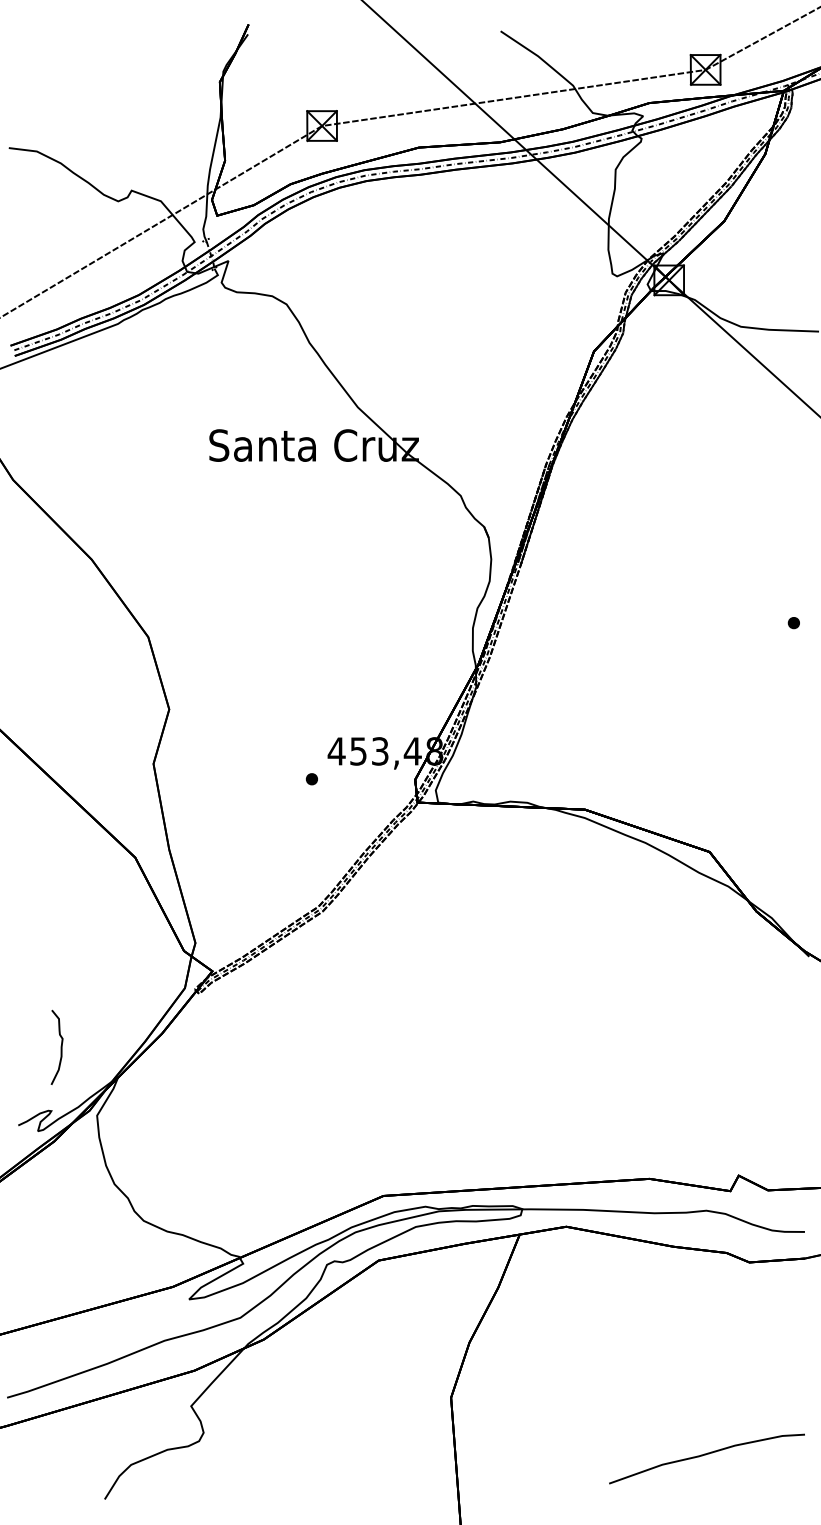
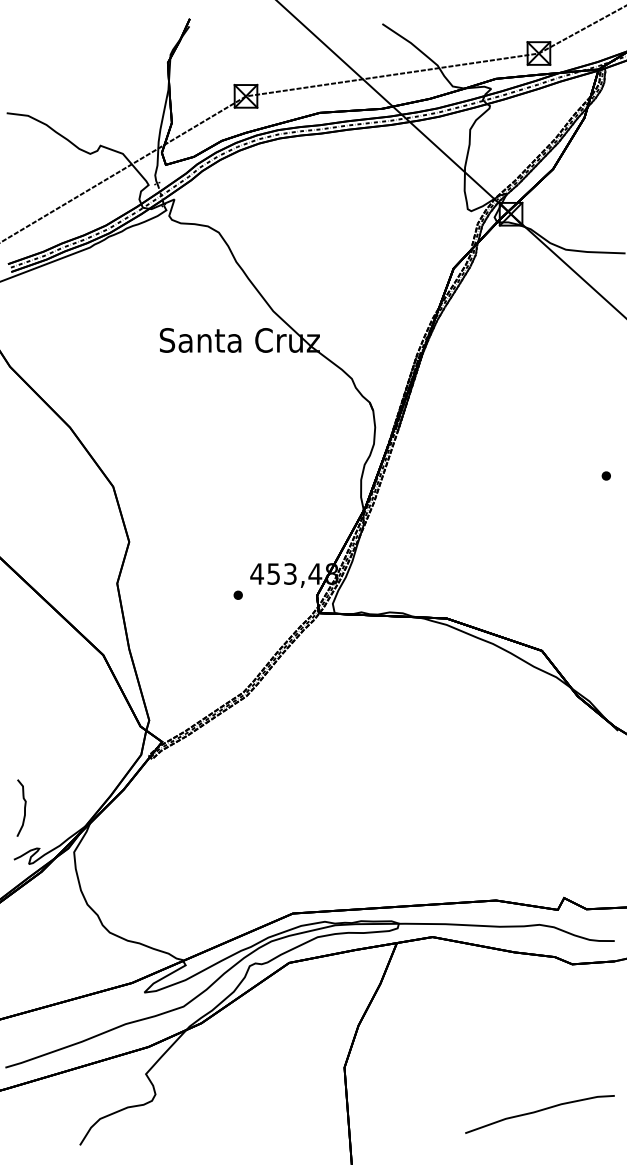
curve: (60, 1046) -> (24, 807), moved

